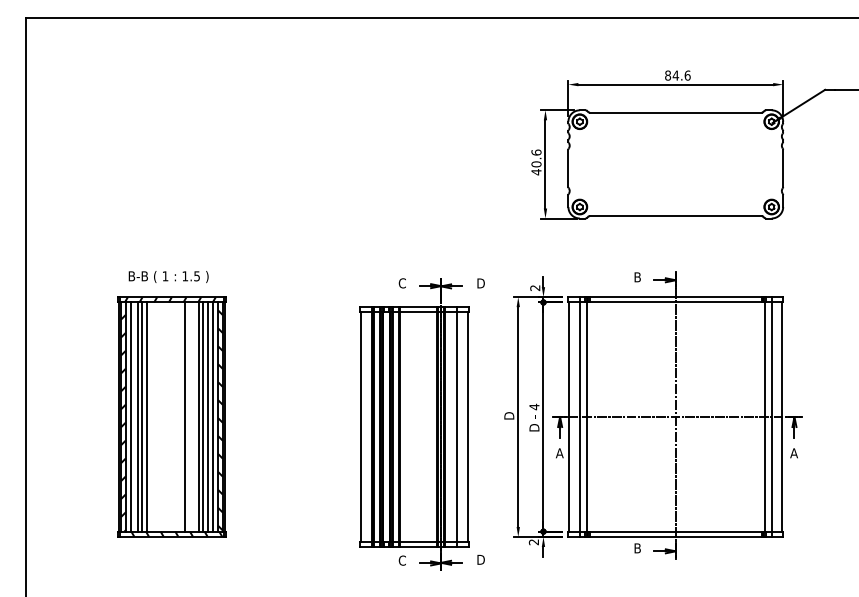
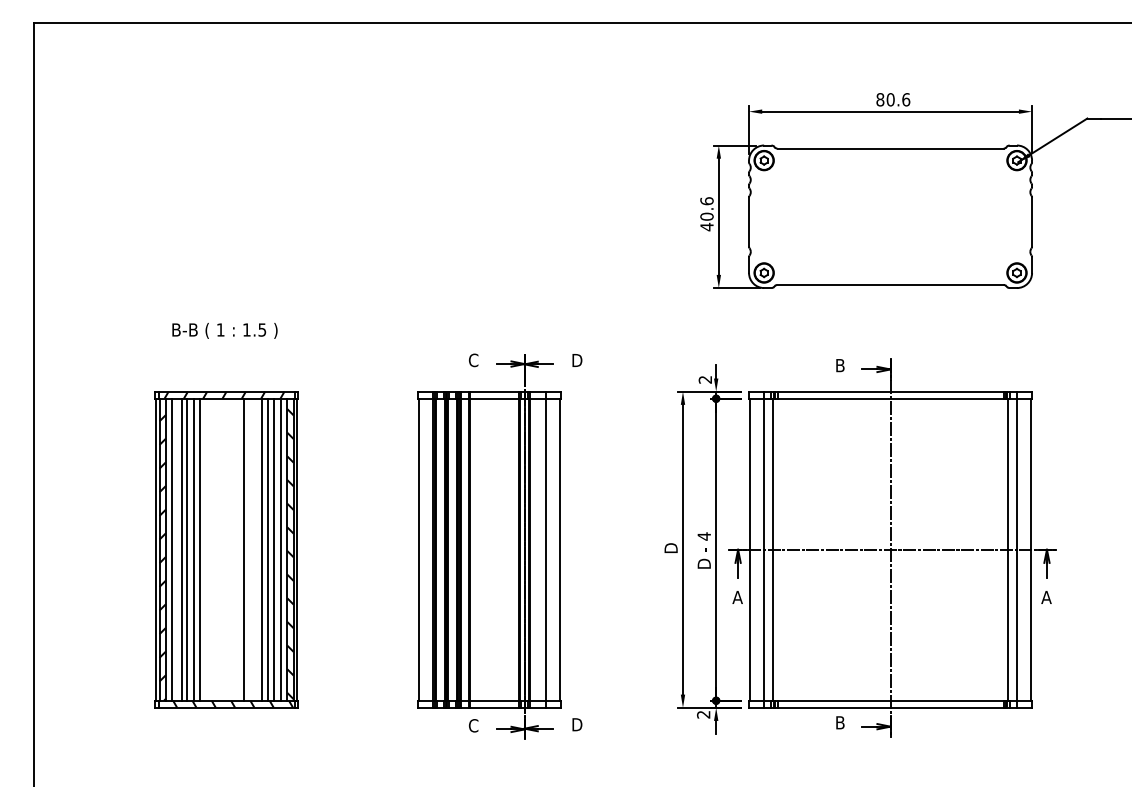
text: (675, 75) -> (890, 99), 84.6 -> 80.6
text: (168, 276) -> (224, 330), moved
line: (151, 416) -> (199, 549), added
part: (421, 424) -> (498, 546), moved

